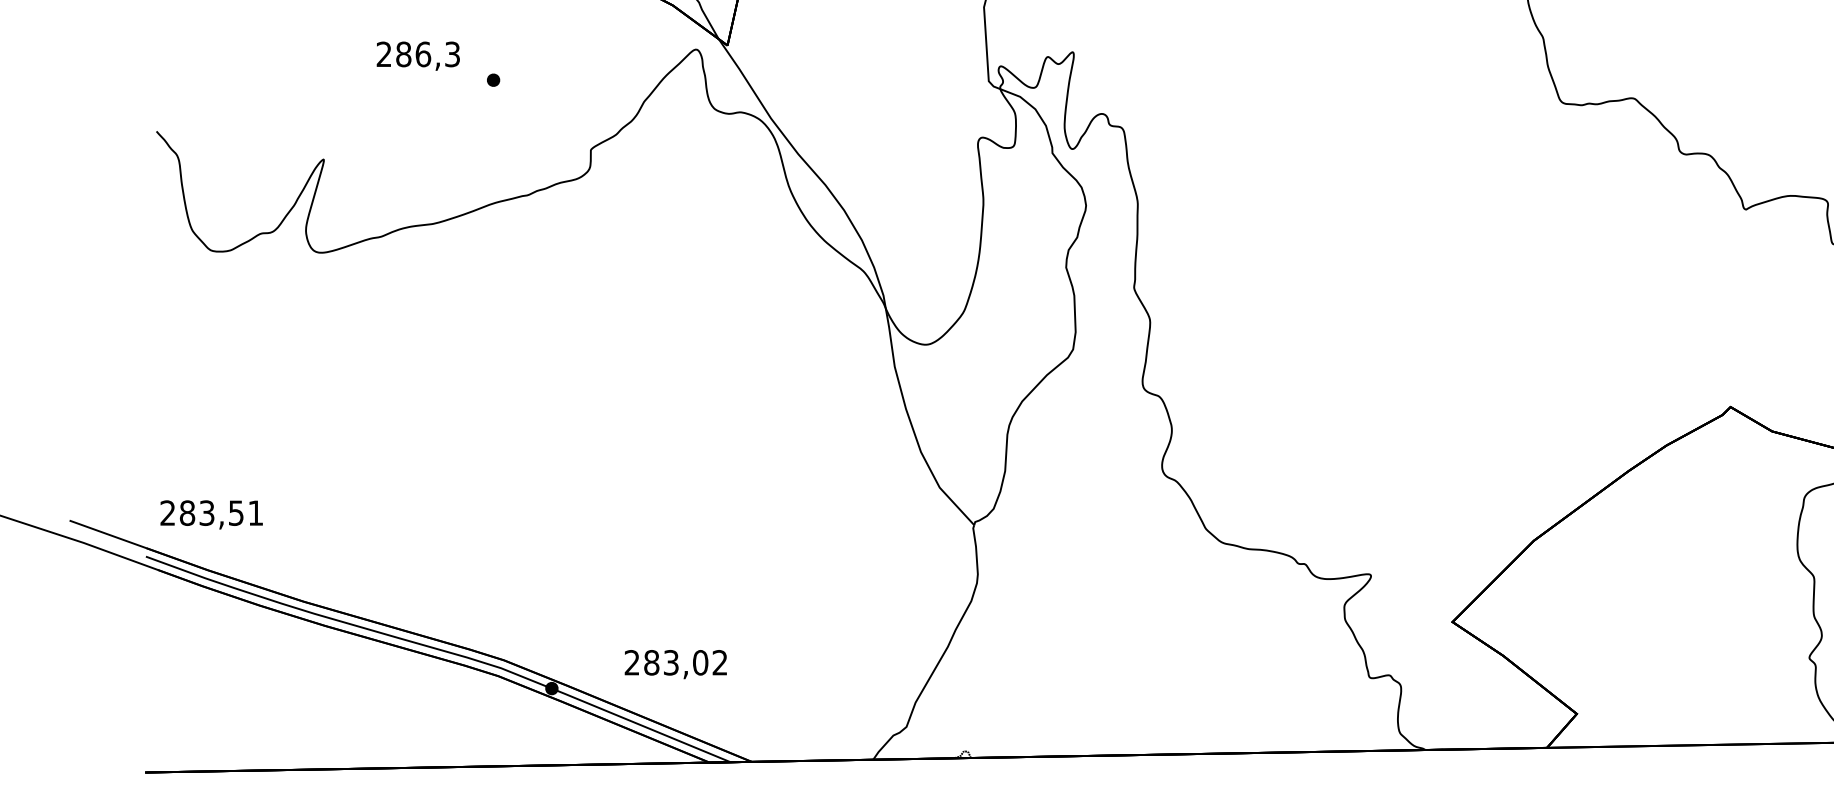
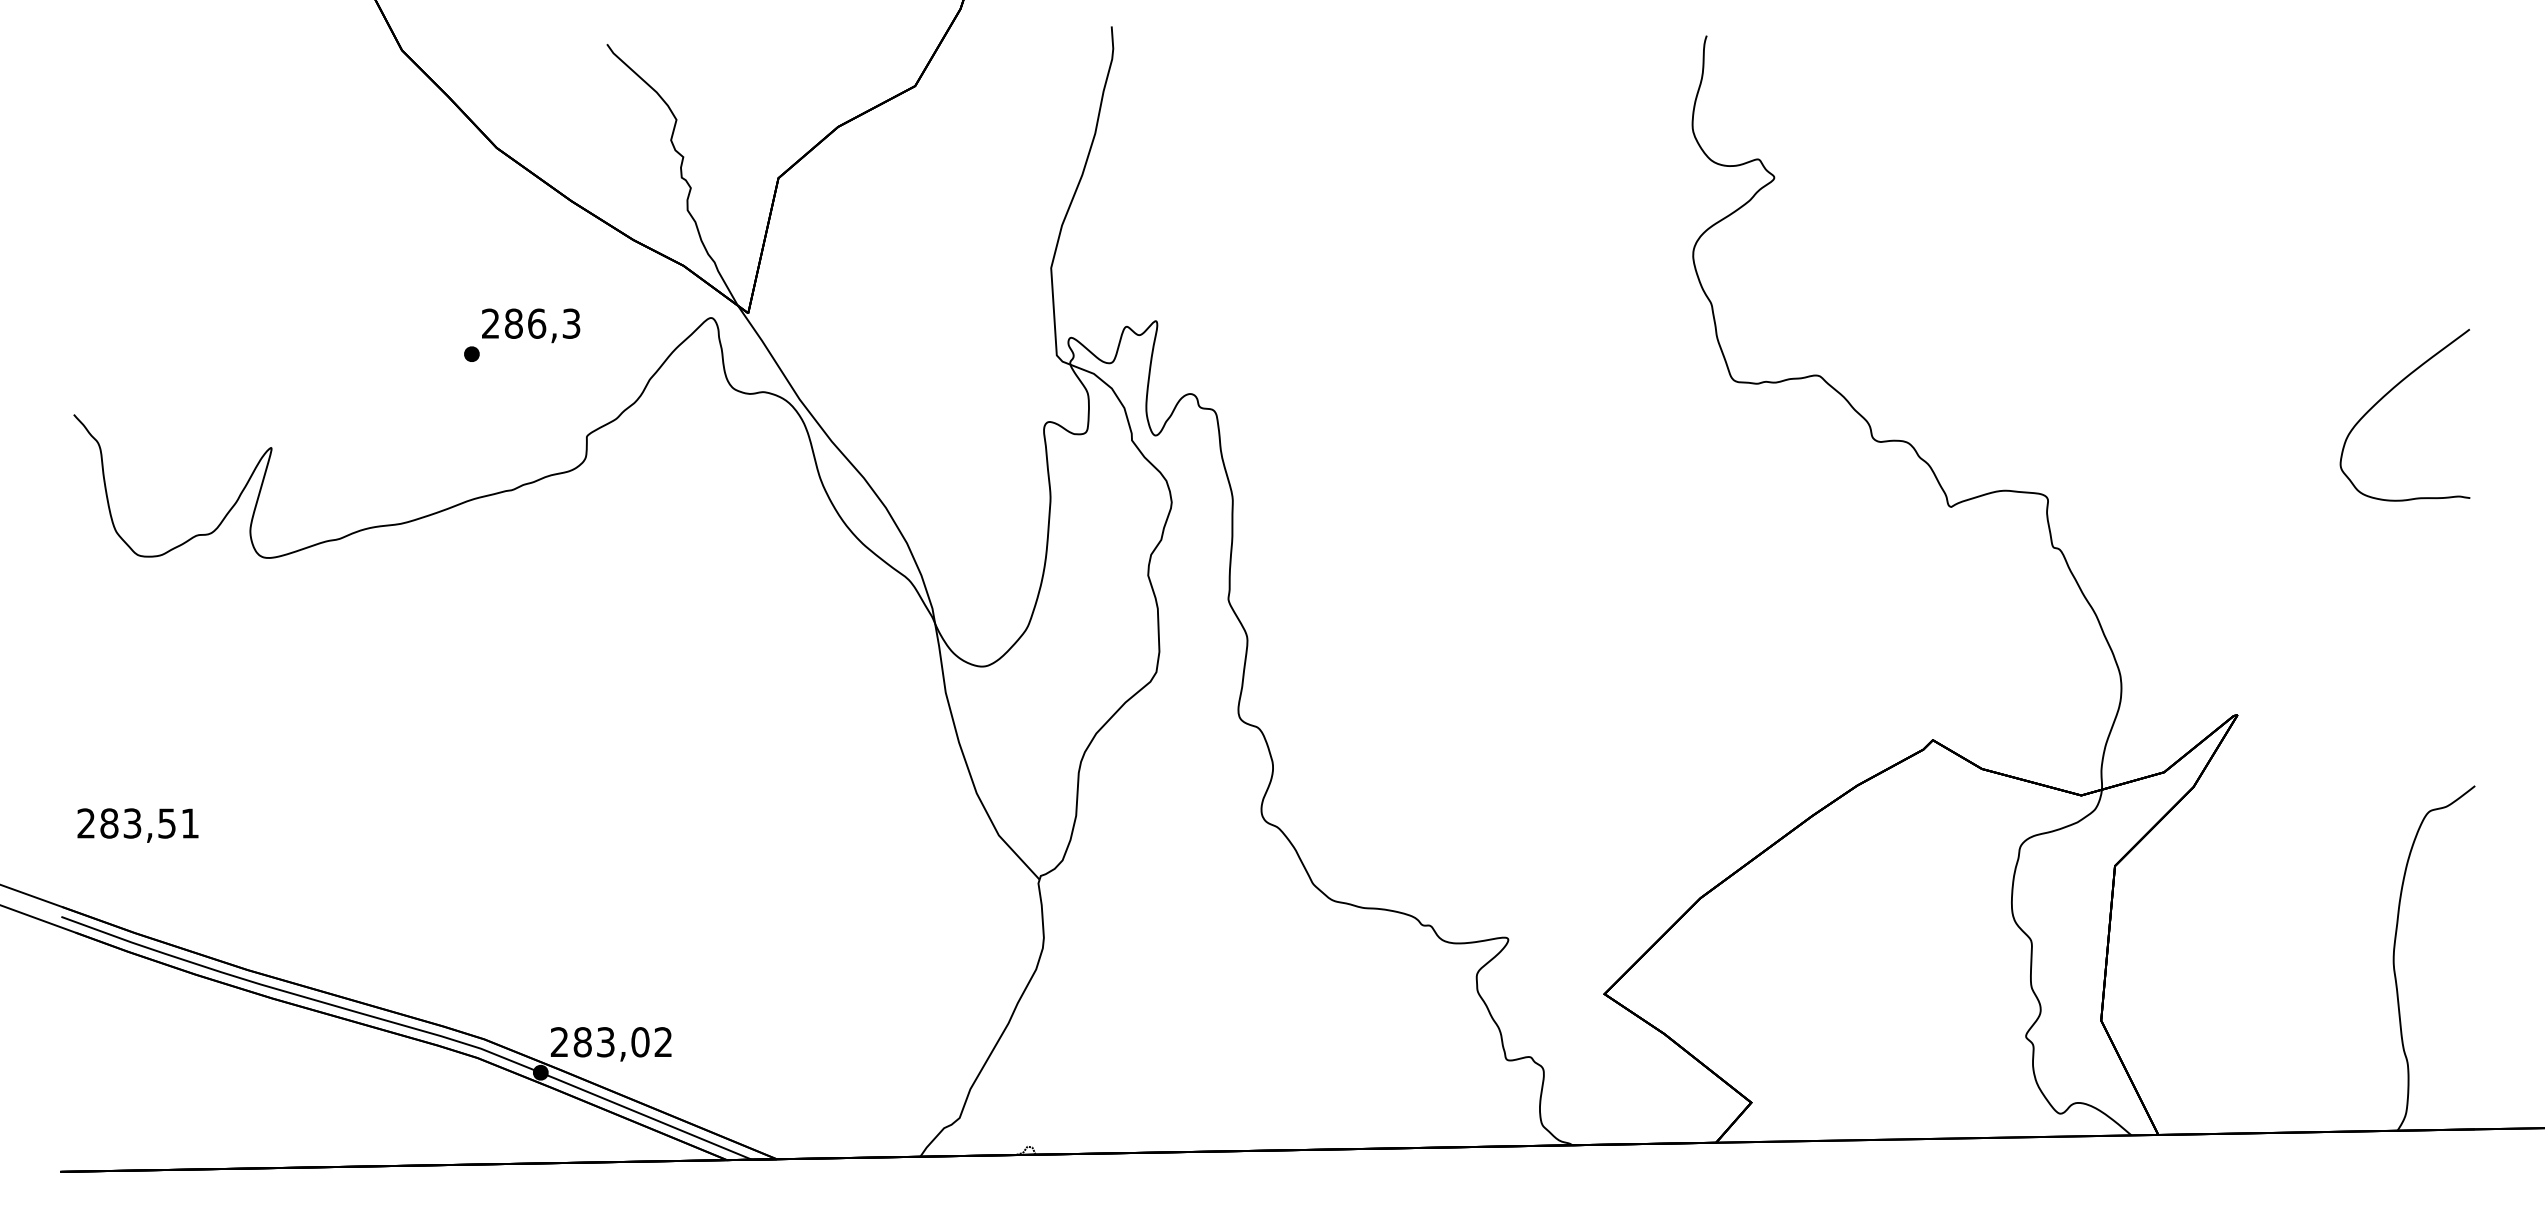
text: (418, 55) -> (531, 325), moved
text: (211, 514) -> (137, 825), moved
text: (676, 664) -> (611, 1044), moved

